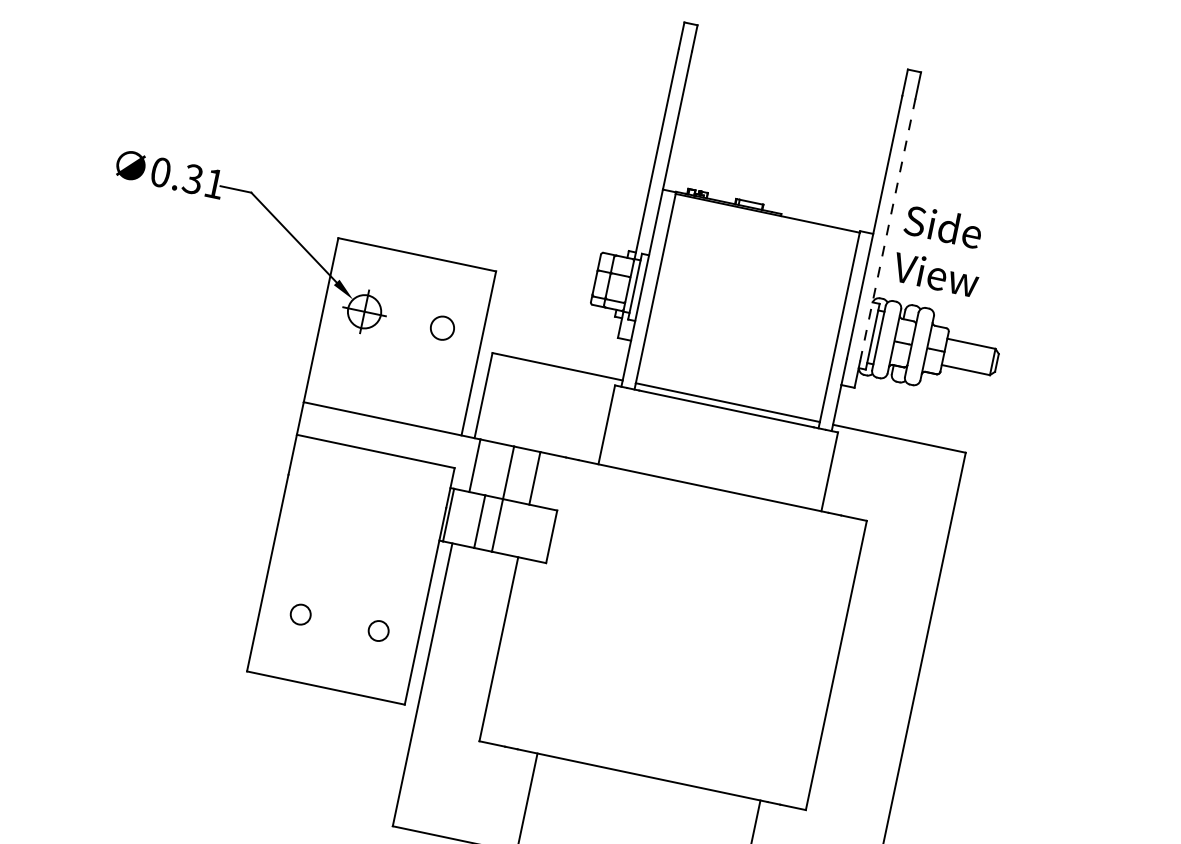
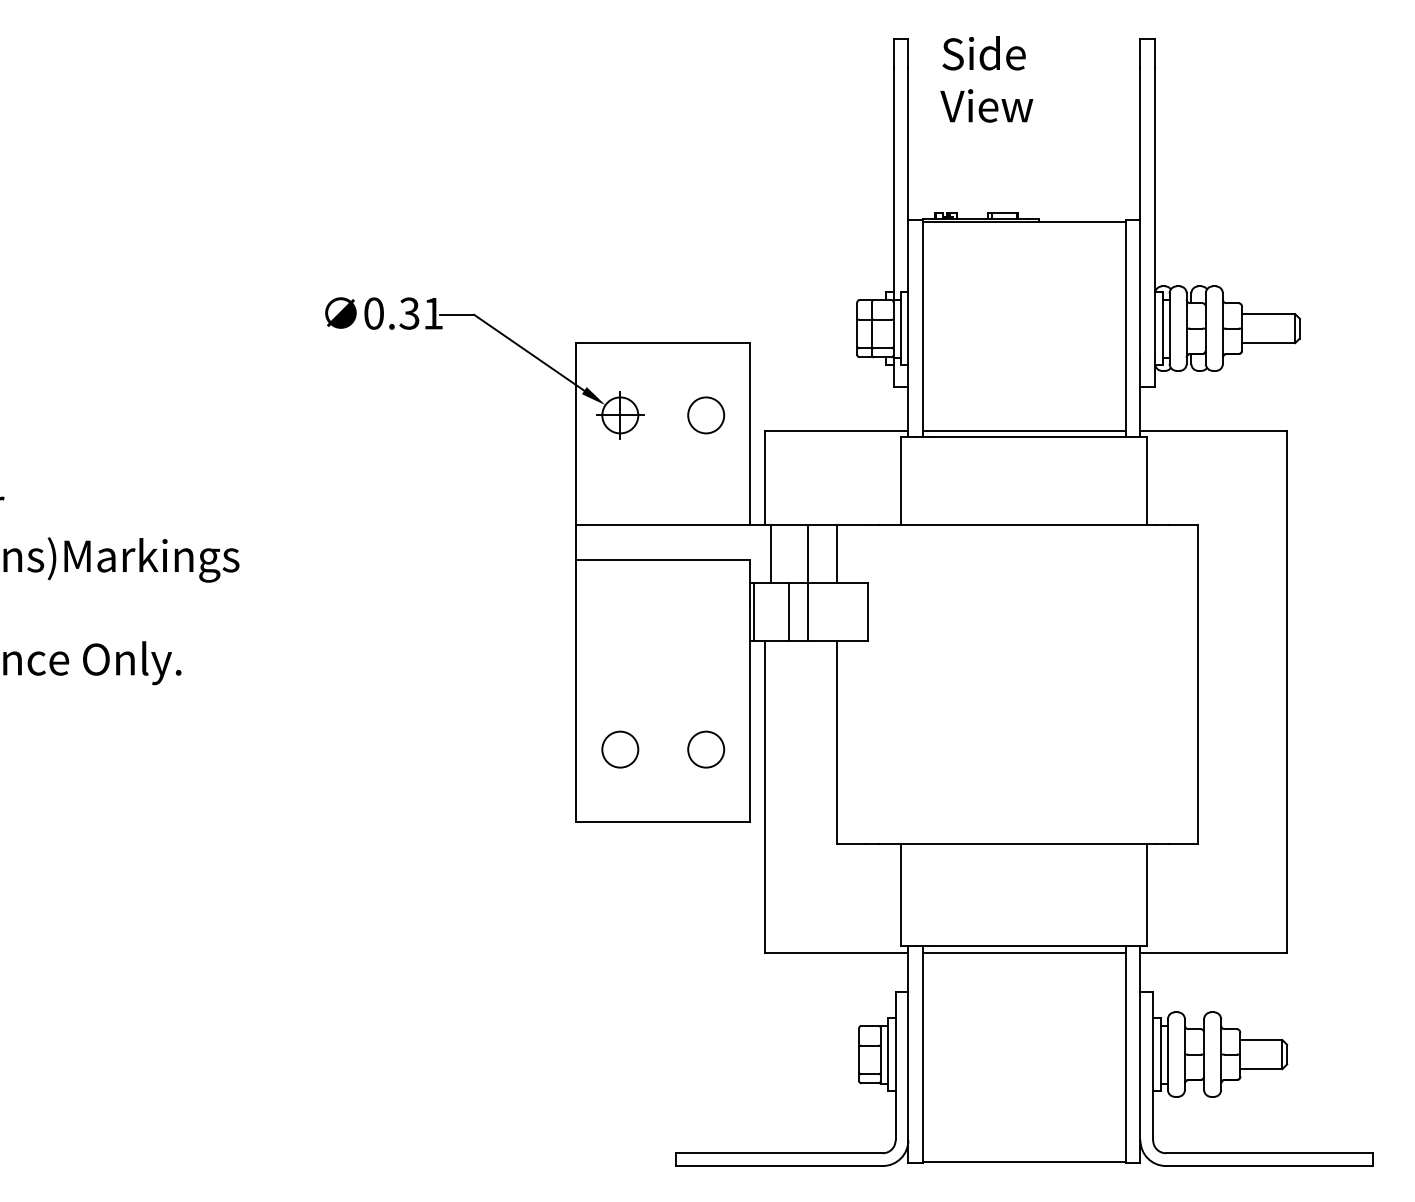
line: (887, 230) -> (1154, 213), dashed -> solid
text: (940, 250) -> (986, 79), moved
circle: (442, 328) -> (706, 415), size x1.43
circle: (300, 614) -> (620, 749), size x1.67
circle: (378, 630) -> (706, 749), size x1.67

